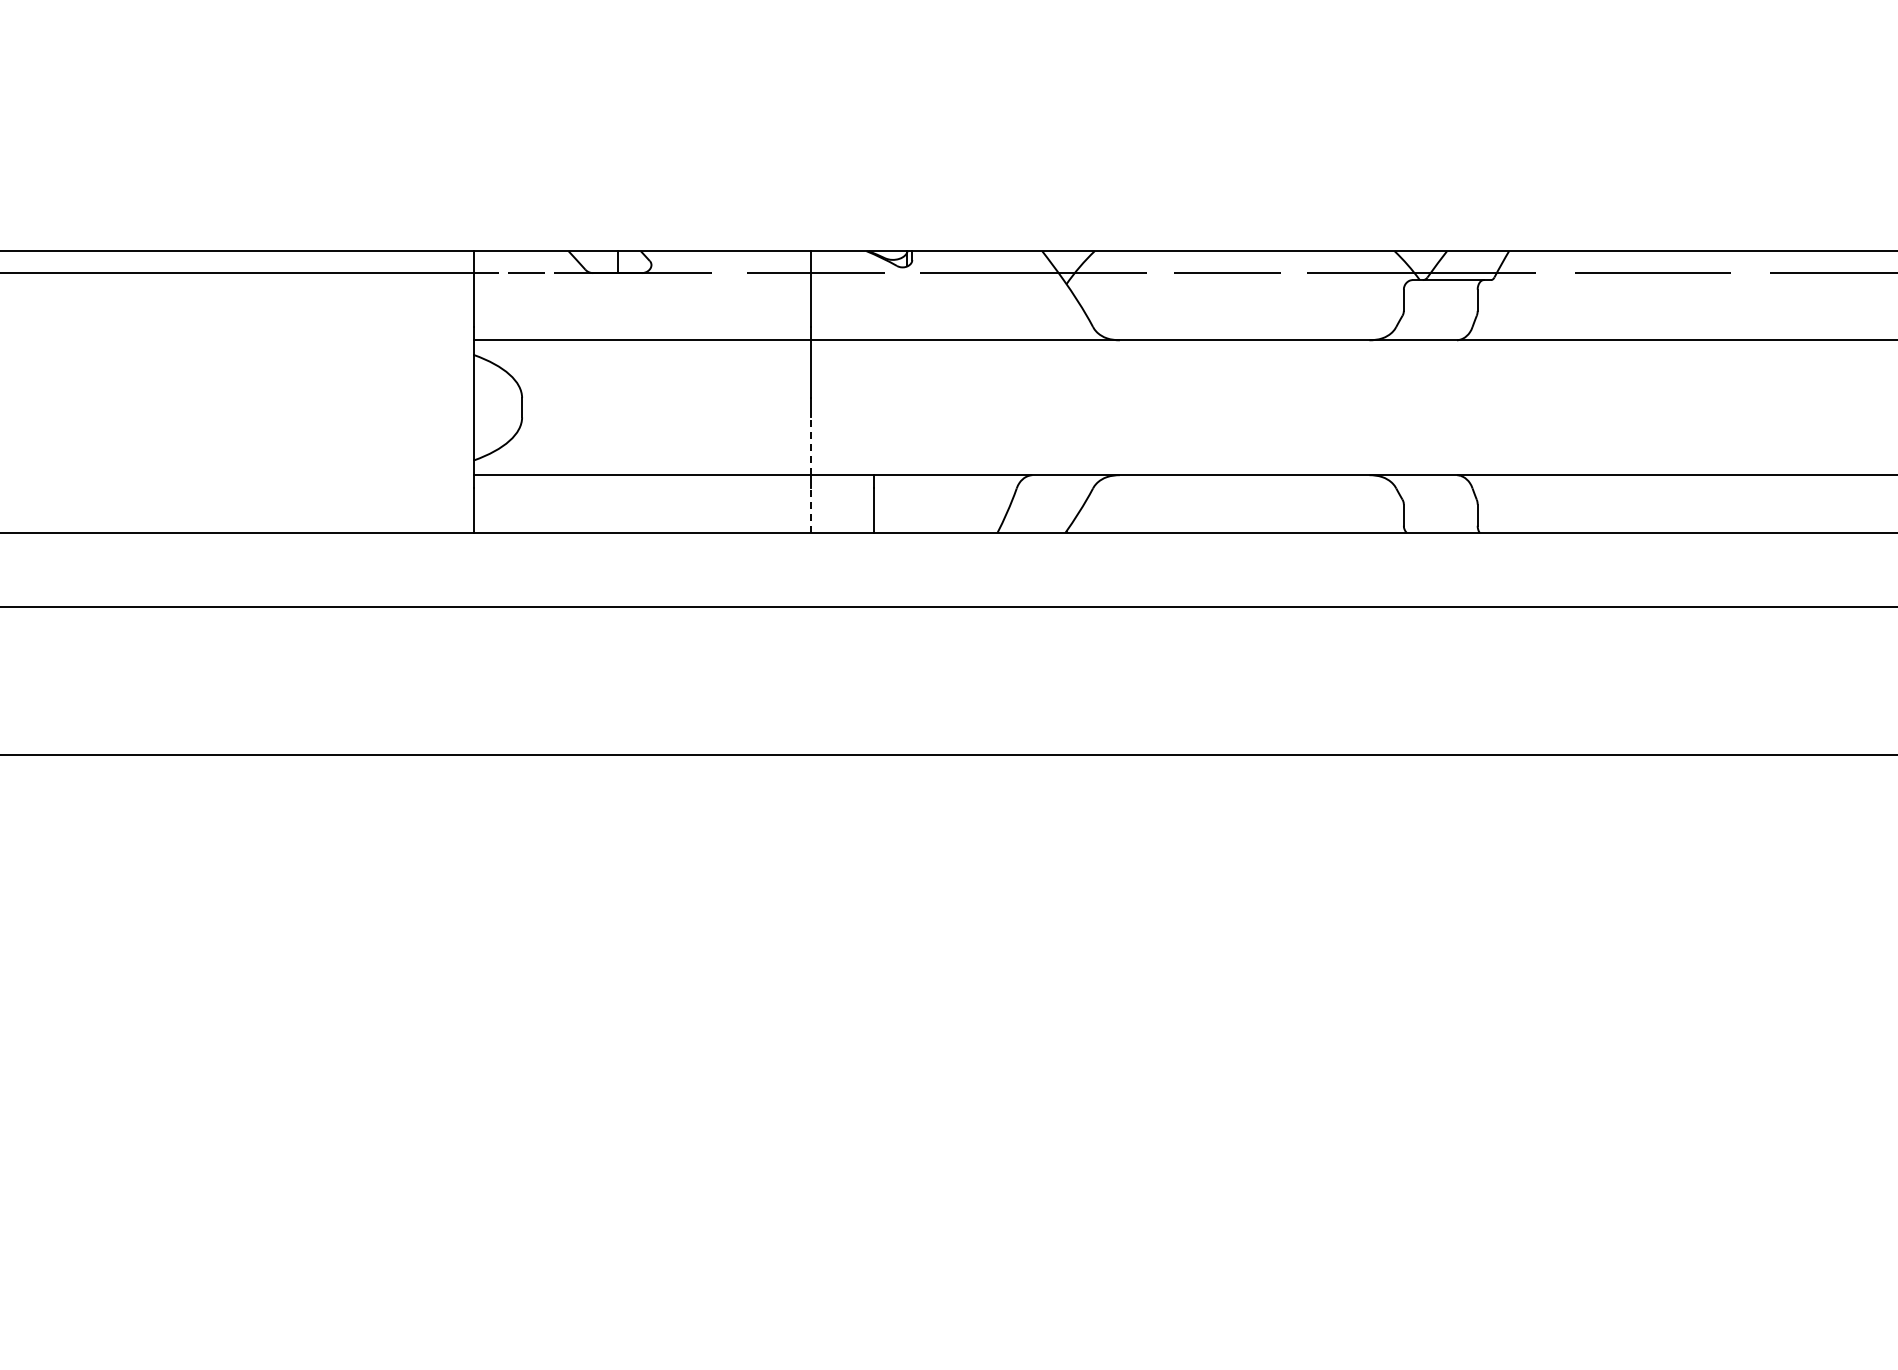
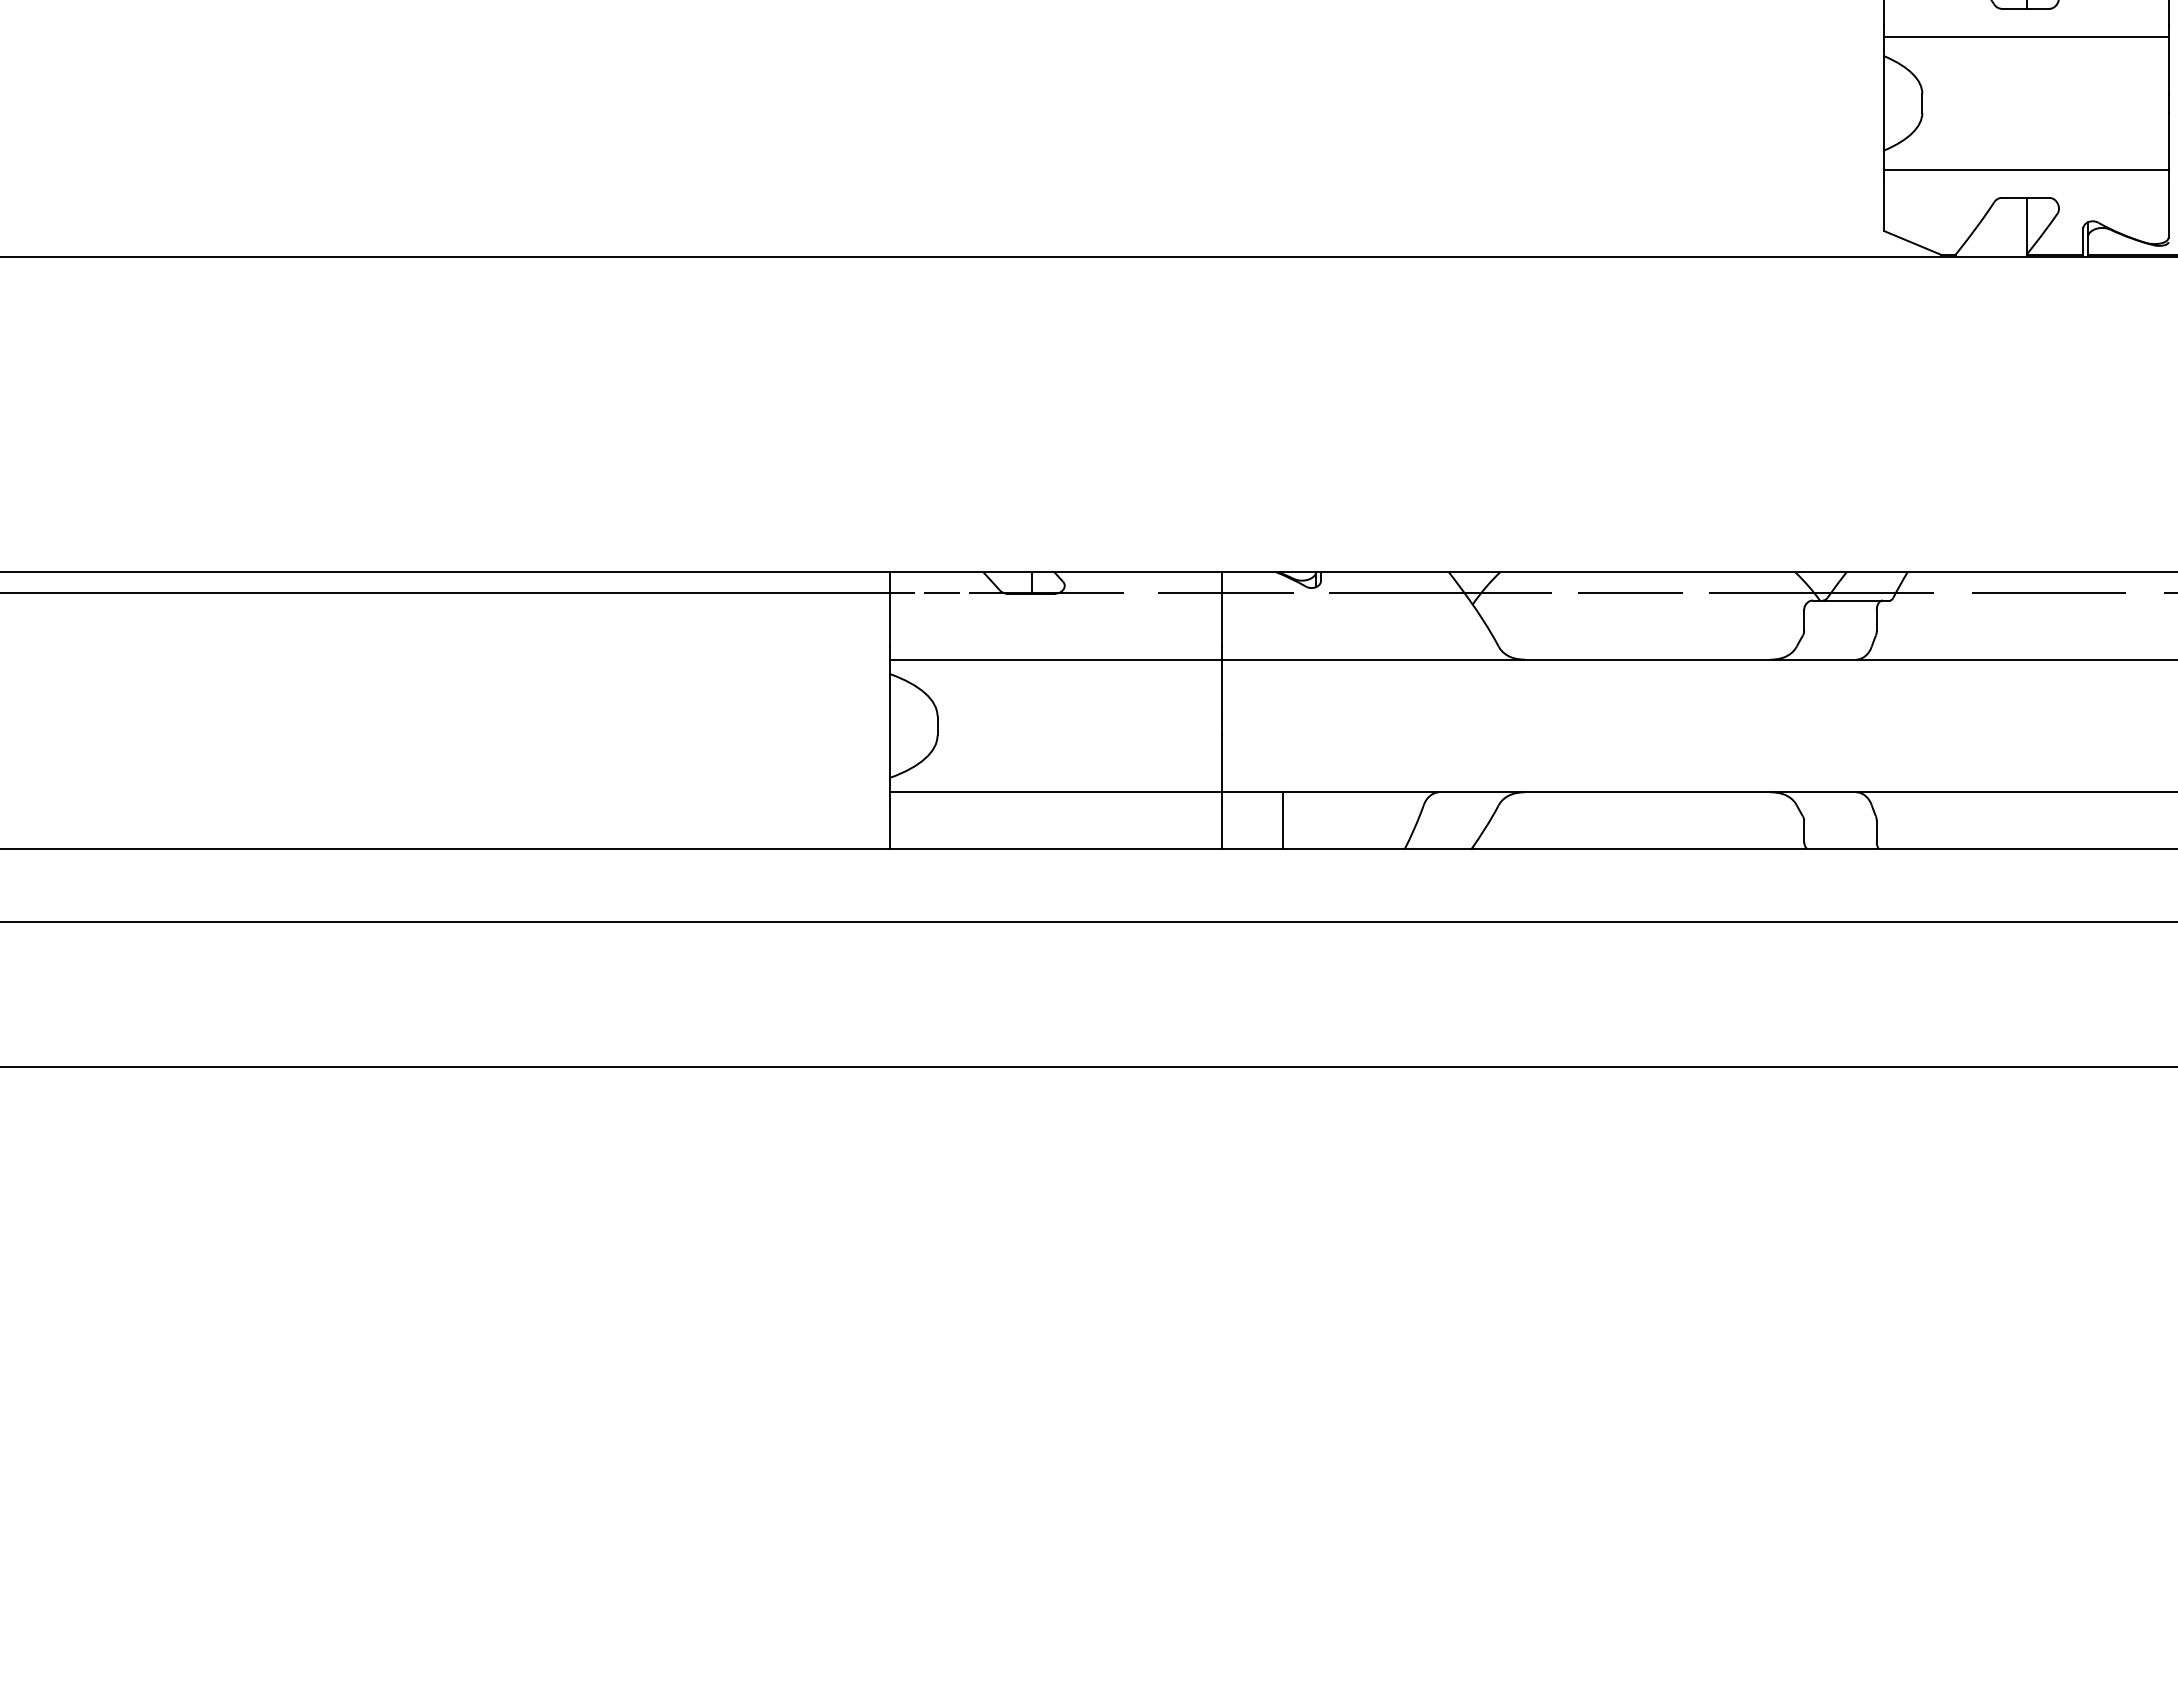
line: (810, 445) -> (1221, 763), dashed -> solid
line: (810, 511) -> (1221, 827), dashed -> solid

